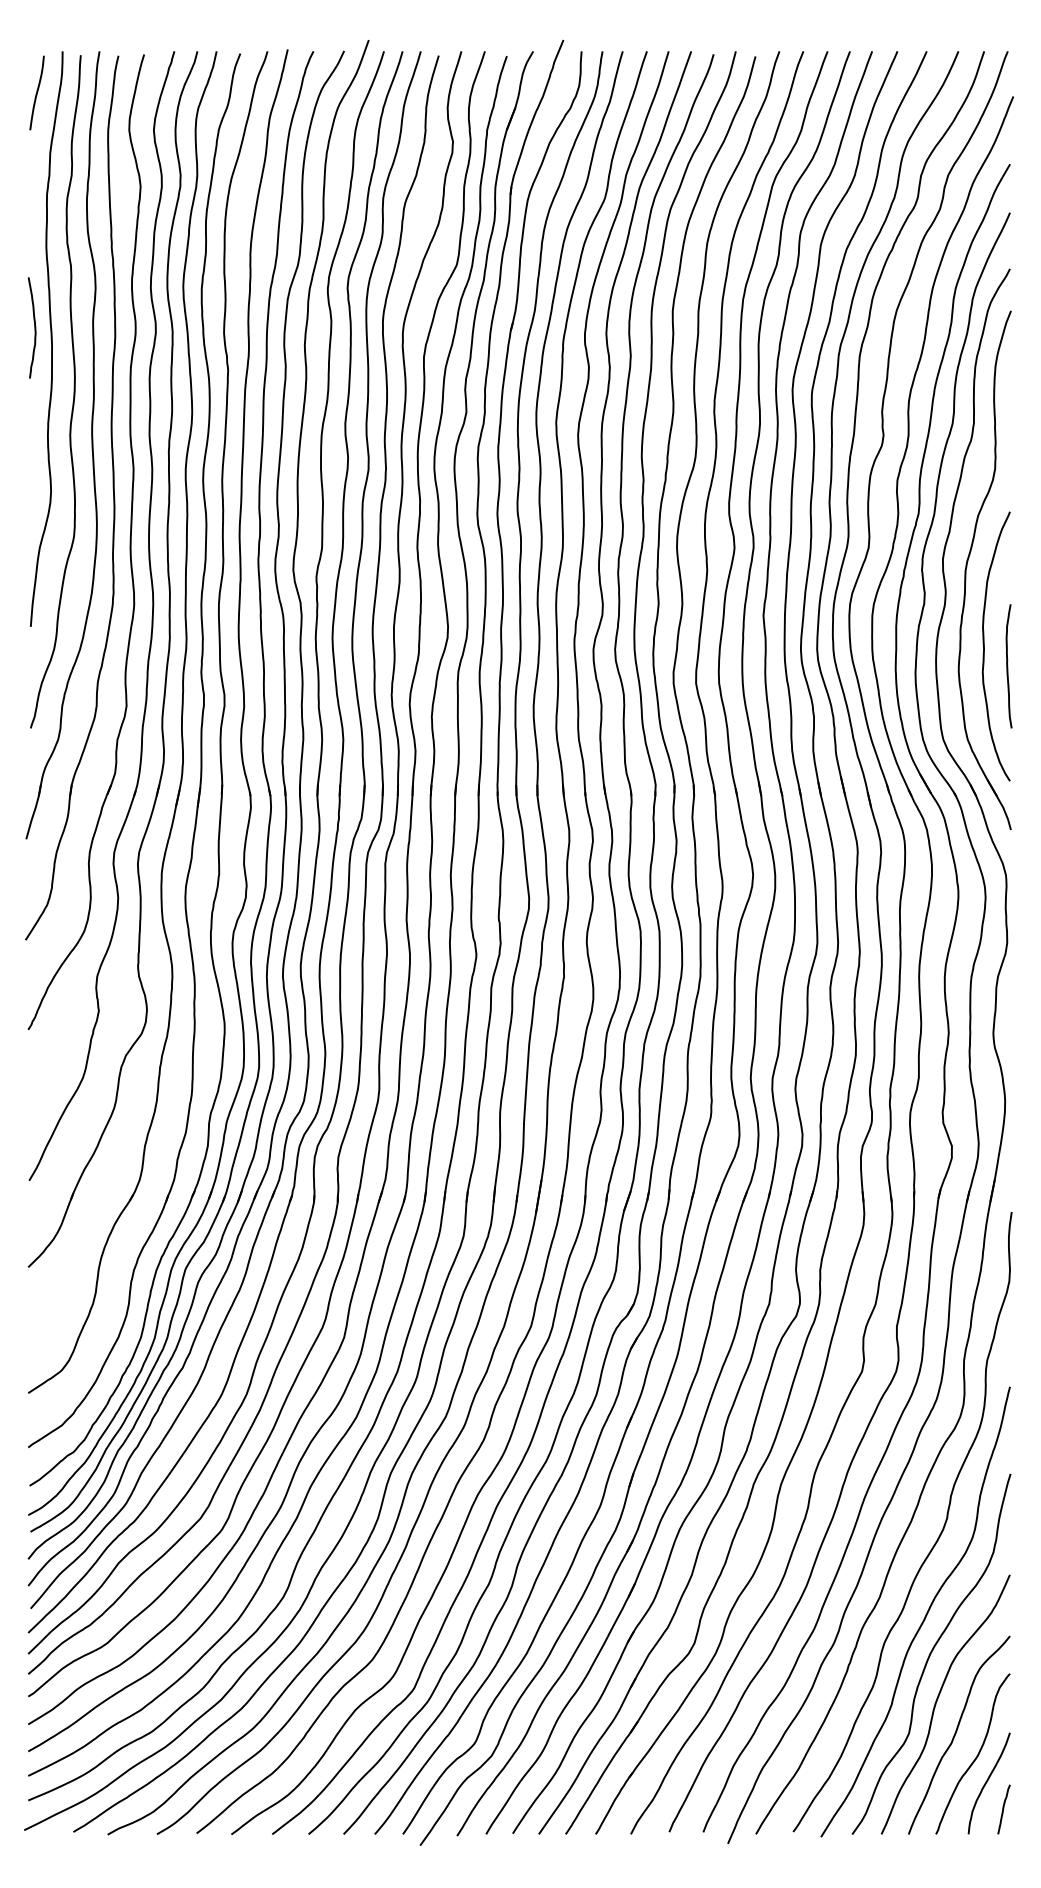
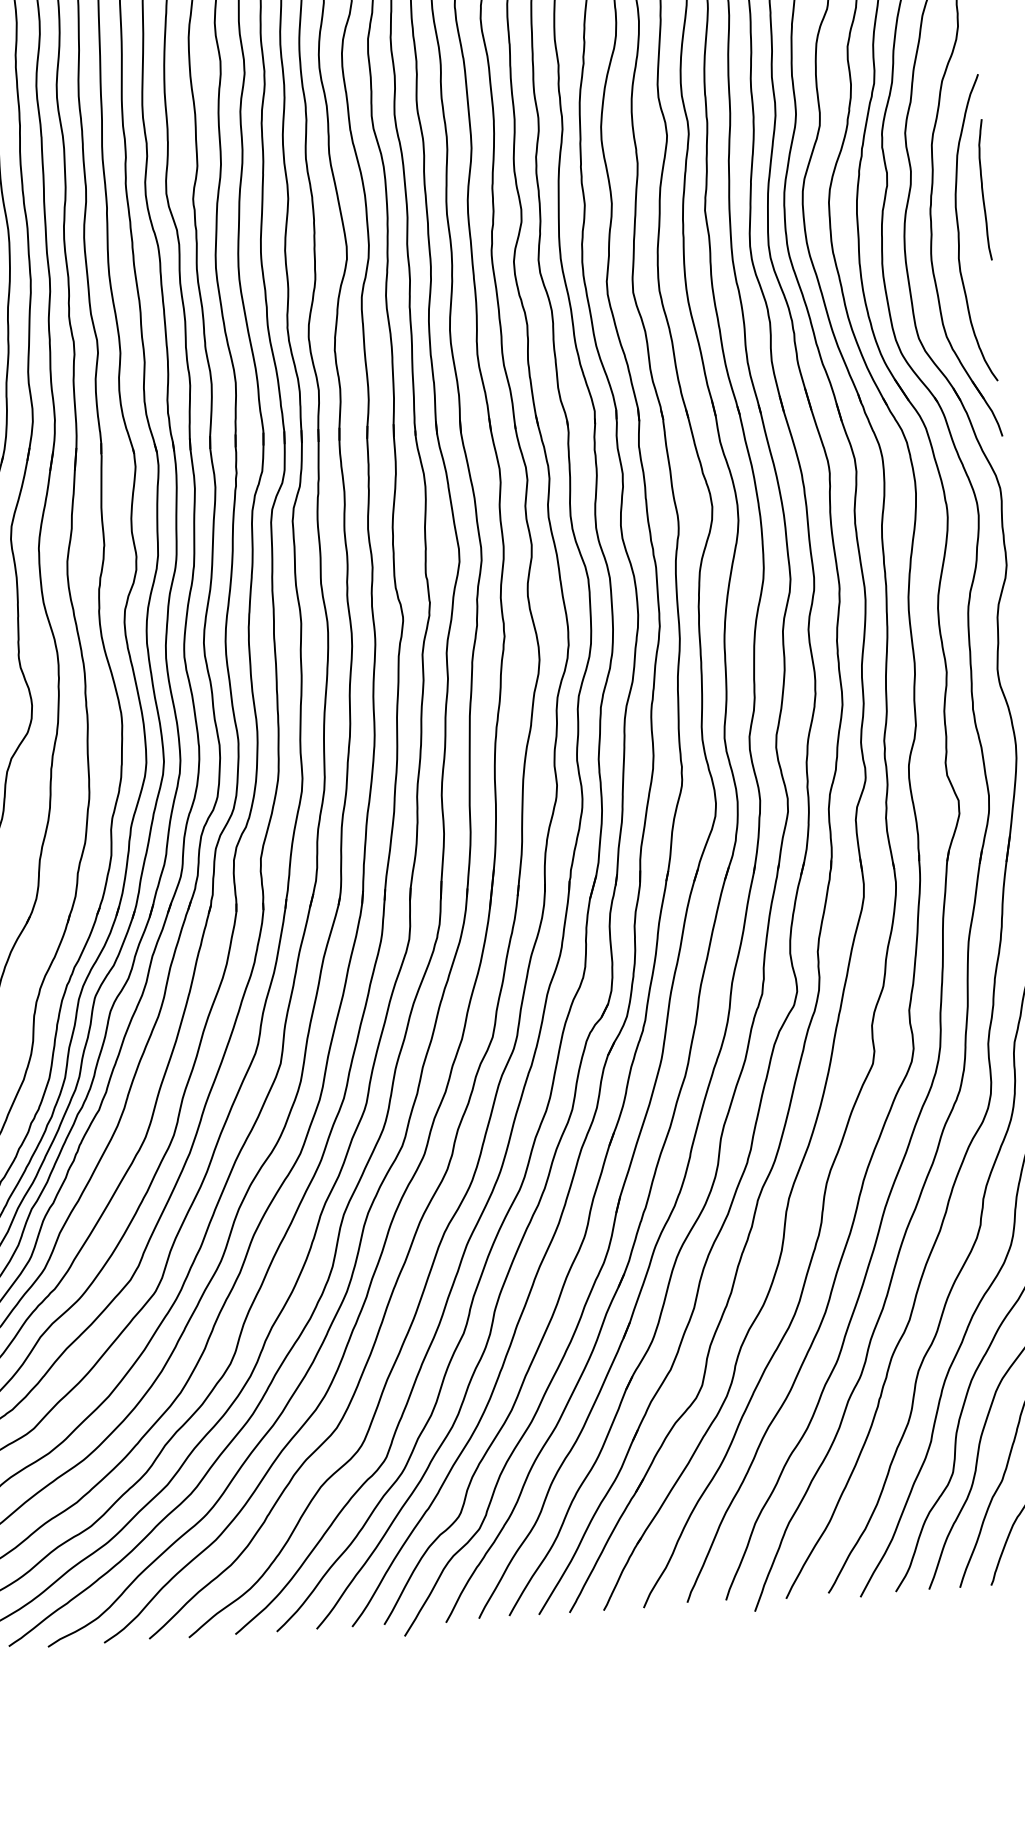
curve: (1008, 666) -> (983, 190), moved

